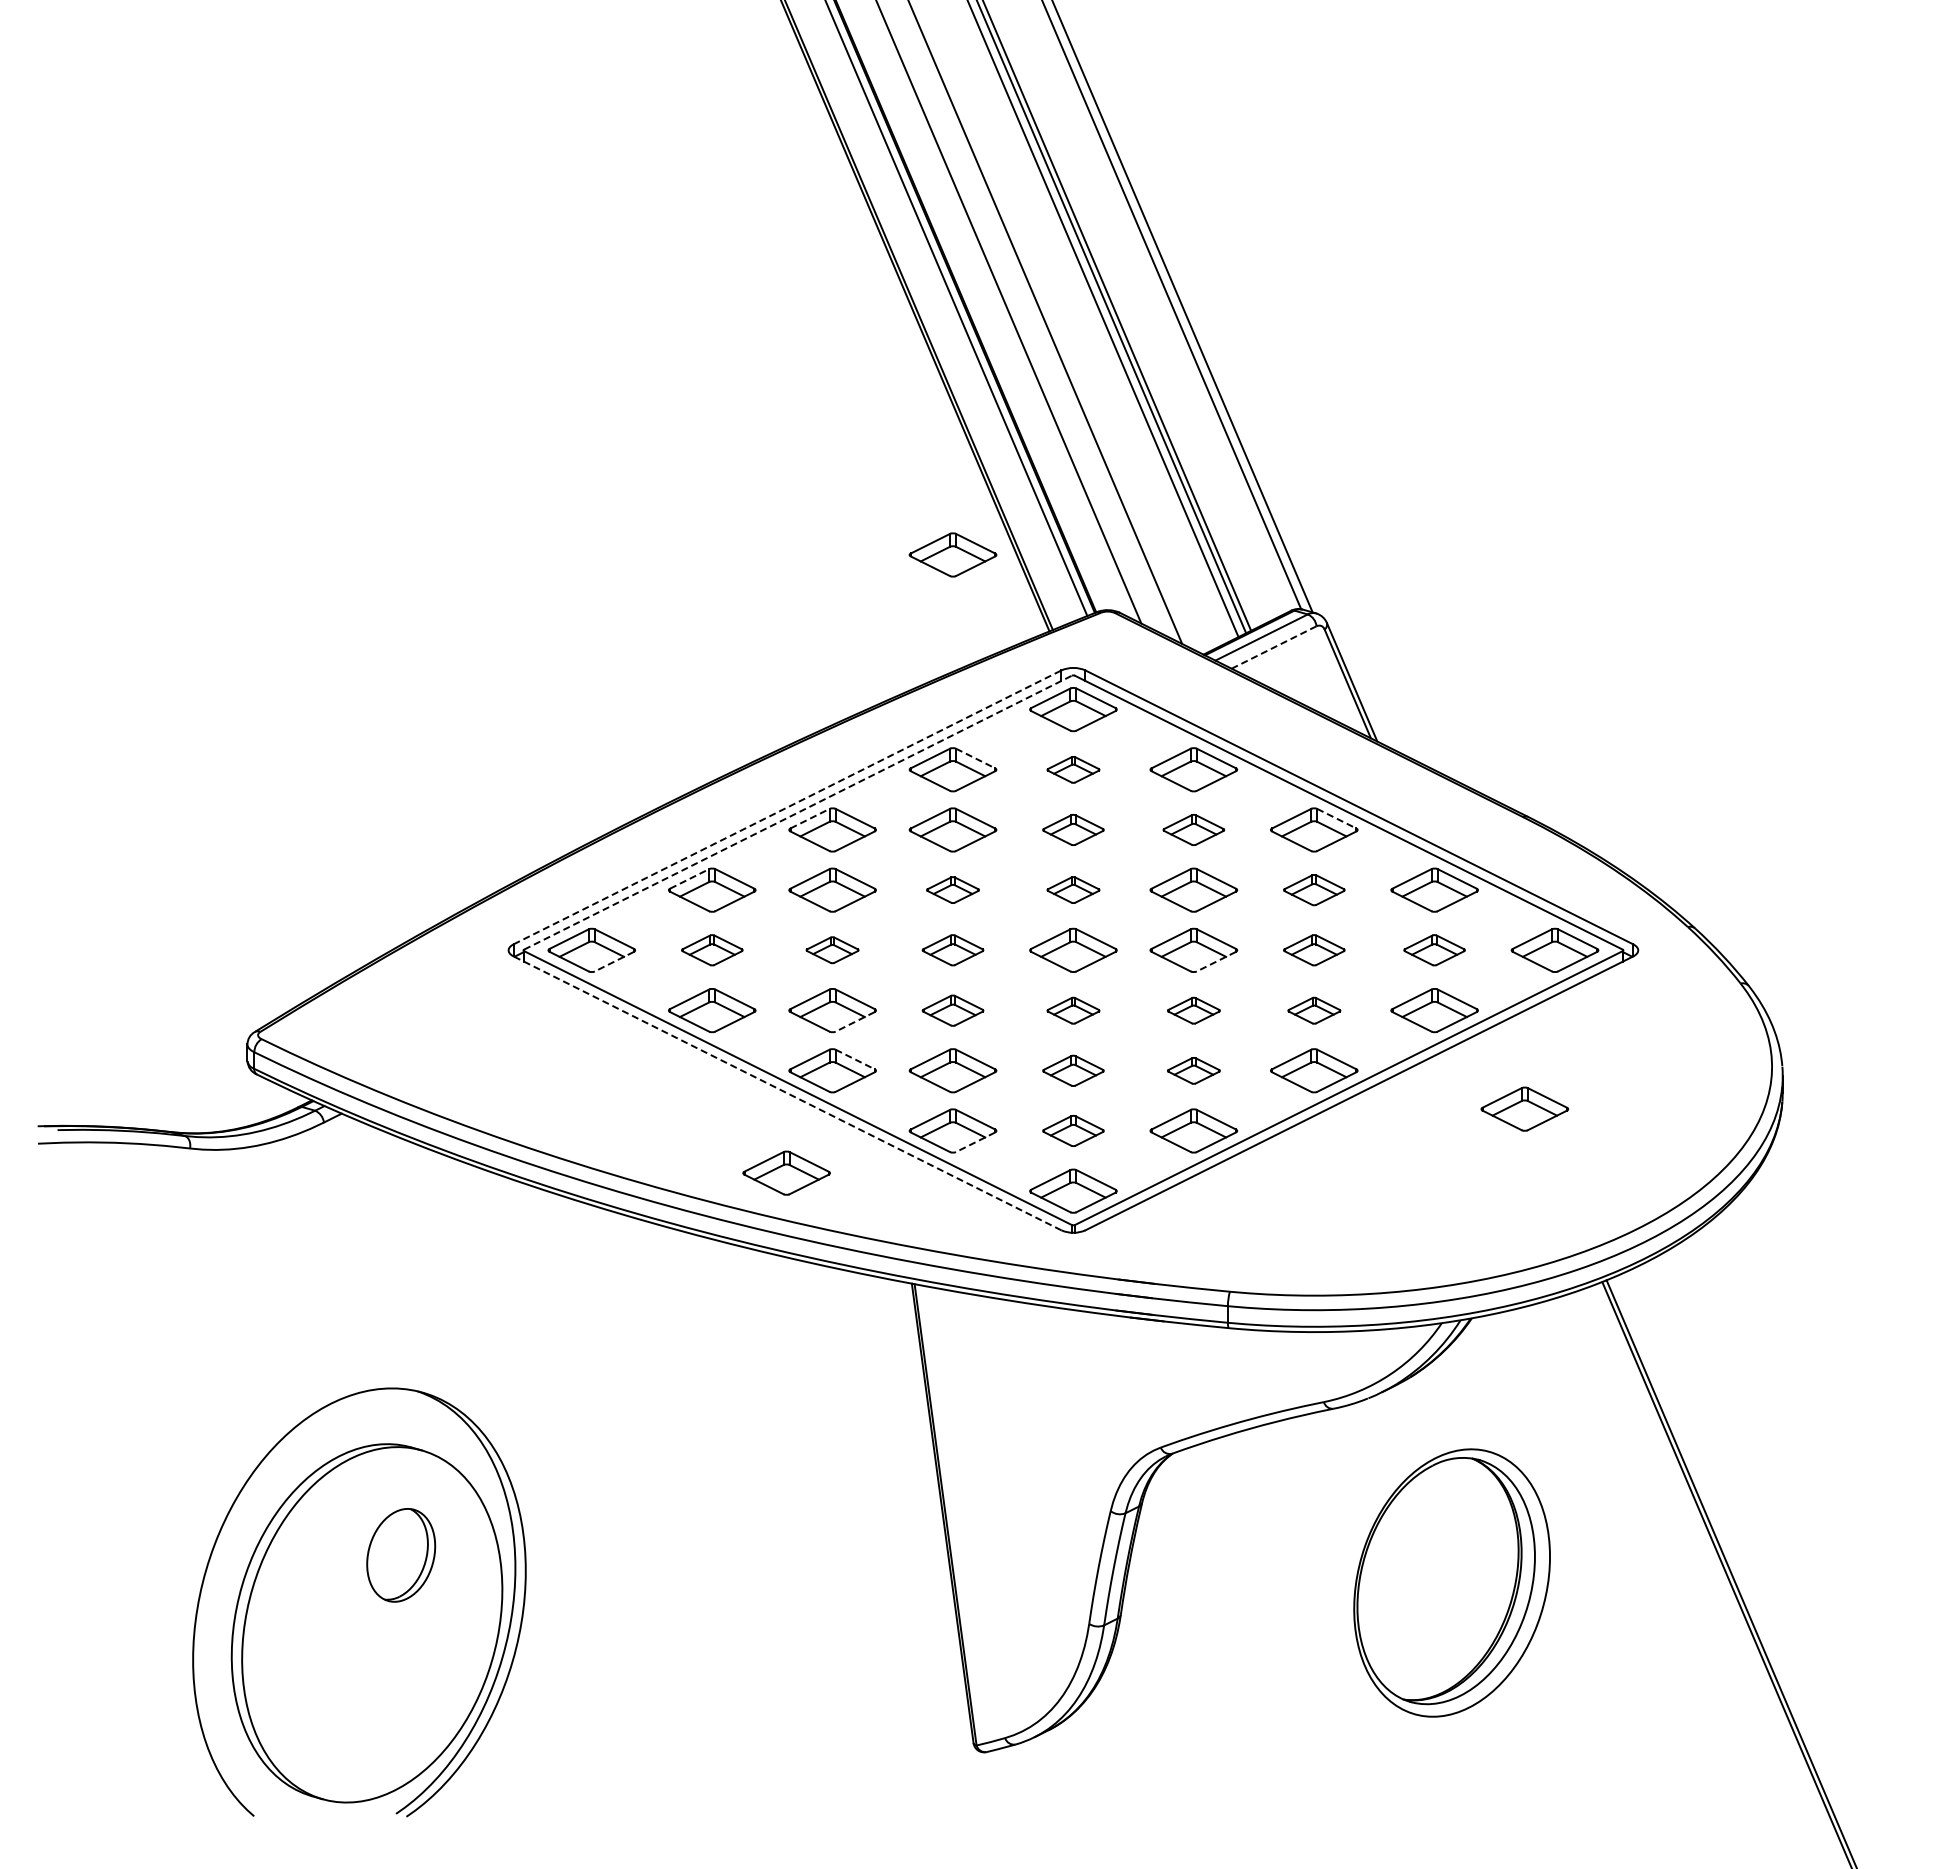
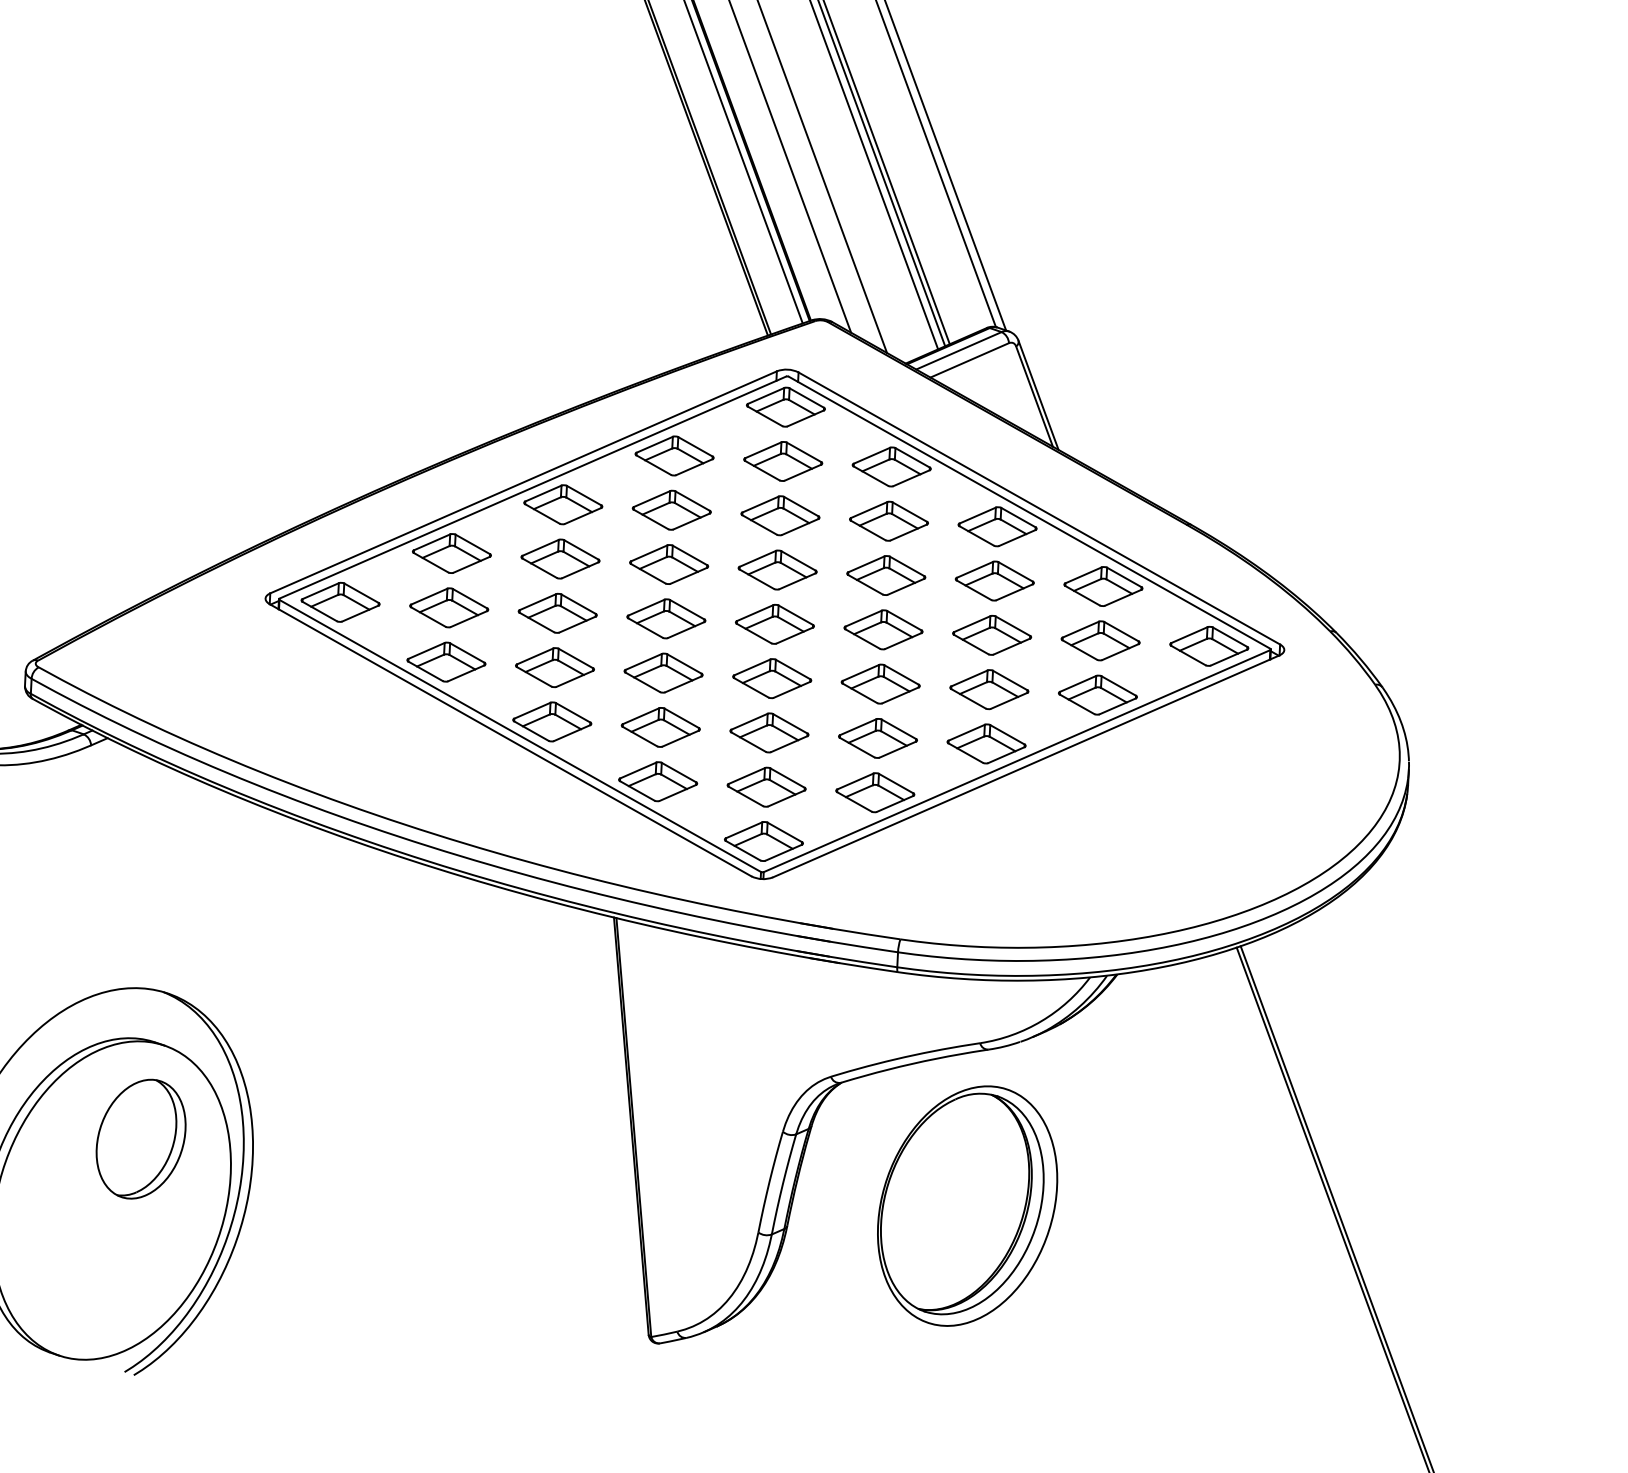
part: (952, 554) -> (683, 261), removed
line: (1273, 647) -> (969, 360), dashed -> solid
line: (975, 758) -> (695, 446), dashed -> solid
part: (1073, 769) -> (783, 461), size x1.67
line: (787, 807) -> (523, 482), dashed -> solid
line: (798, 812) -> (533, 487), dashed -> solid
line: (810, 818) -> (543, 493), dashed -> solid
line: (1336, 818) -> (1018, 517), dashed -> solid
part: (1073, 829) -> (780, 515), size x1.43
part: (1193, 829) -> (888, 520), size x1.43
line: (689, 878) -> (431, 541), dashed -> solid
part: (952, 889) -> (668, 563), size x1.67
part: (1073, 889) -> (777, 569), size x1.67
part: (1314, 889) -> (995, 580), size x1.43
part: (712, 949) -> (449, 607), size x1.43
part: (832, 949) -> (557, 612), size x1.67
part: (952, 949) -> (665, 618), size x1.43
part: (1314, 949) -> (992, 634), size x1.43
part: (1434, 949) -> (1100, 640), size x1.43
line: (614, 961) -> (360, 613), dashed -> solid
line: (1216, 961) -> (903, 640), dashed -> solid
part: (952, 1010) -> (663, 673), size x1.43
part: (1073, 1010) -> (772, 678), size x1.67
part: (1193, 1010) -> (880, 684), size x1.67
part: (1314, 1010) -> (989, 689), size x1.67
line: (855, 1021) -> (575, 678), dashed -> solid
line: (855, 1059) -> (573, 712), dashed -> solid
part: (1073, 1070) -> (769, 732), size x1.43
part: (1193, 1070) -> (877, 738), size x1.67
line: (787, 1093) -> (510, 740), dashed -> solid
part: (1524, 1108) -> (1174, 787), removed
part: (1073, 1130) -> (766, 786), size x1.43
line: (975, 1142) -> (677, 793), dashed -> solid
part: (786, 1172) -> (506, 811), removed
part: (400, 1555) -> (140, 1139), size x1.43
part: (1451, 1582) -> (967, 1205), moved

